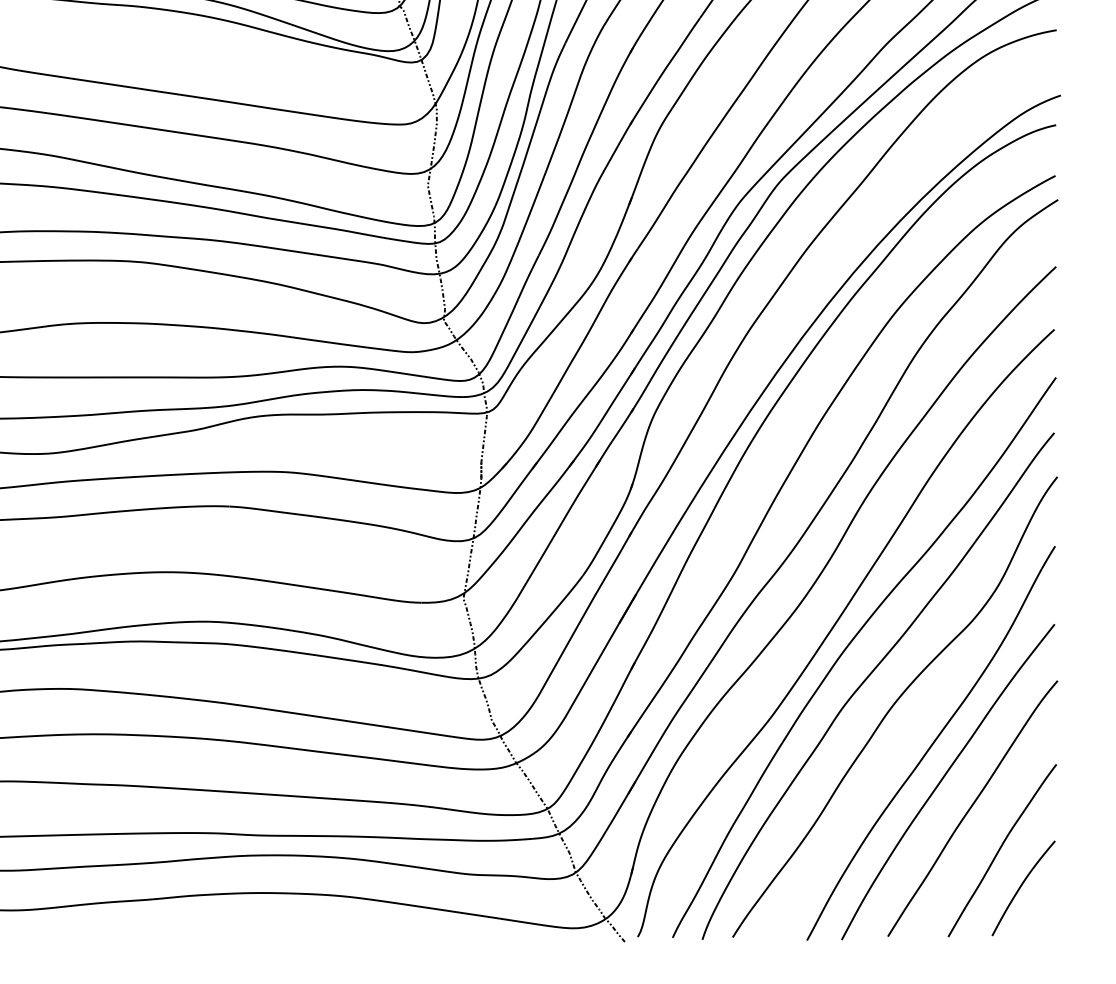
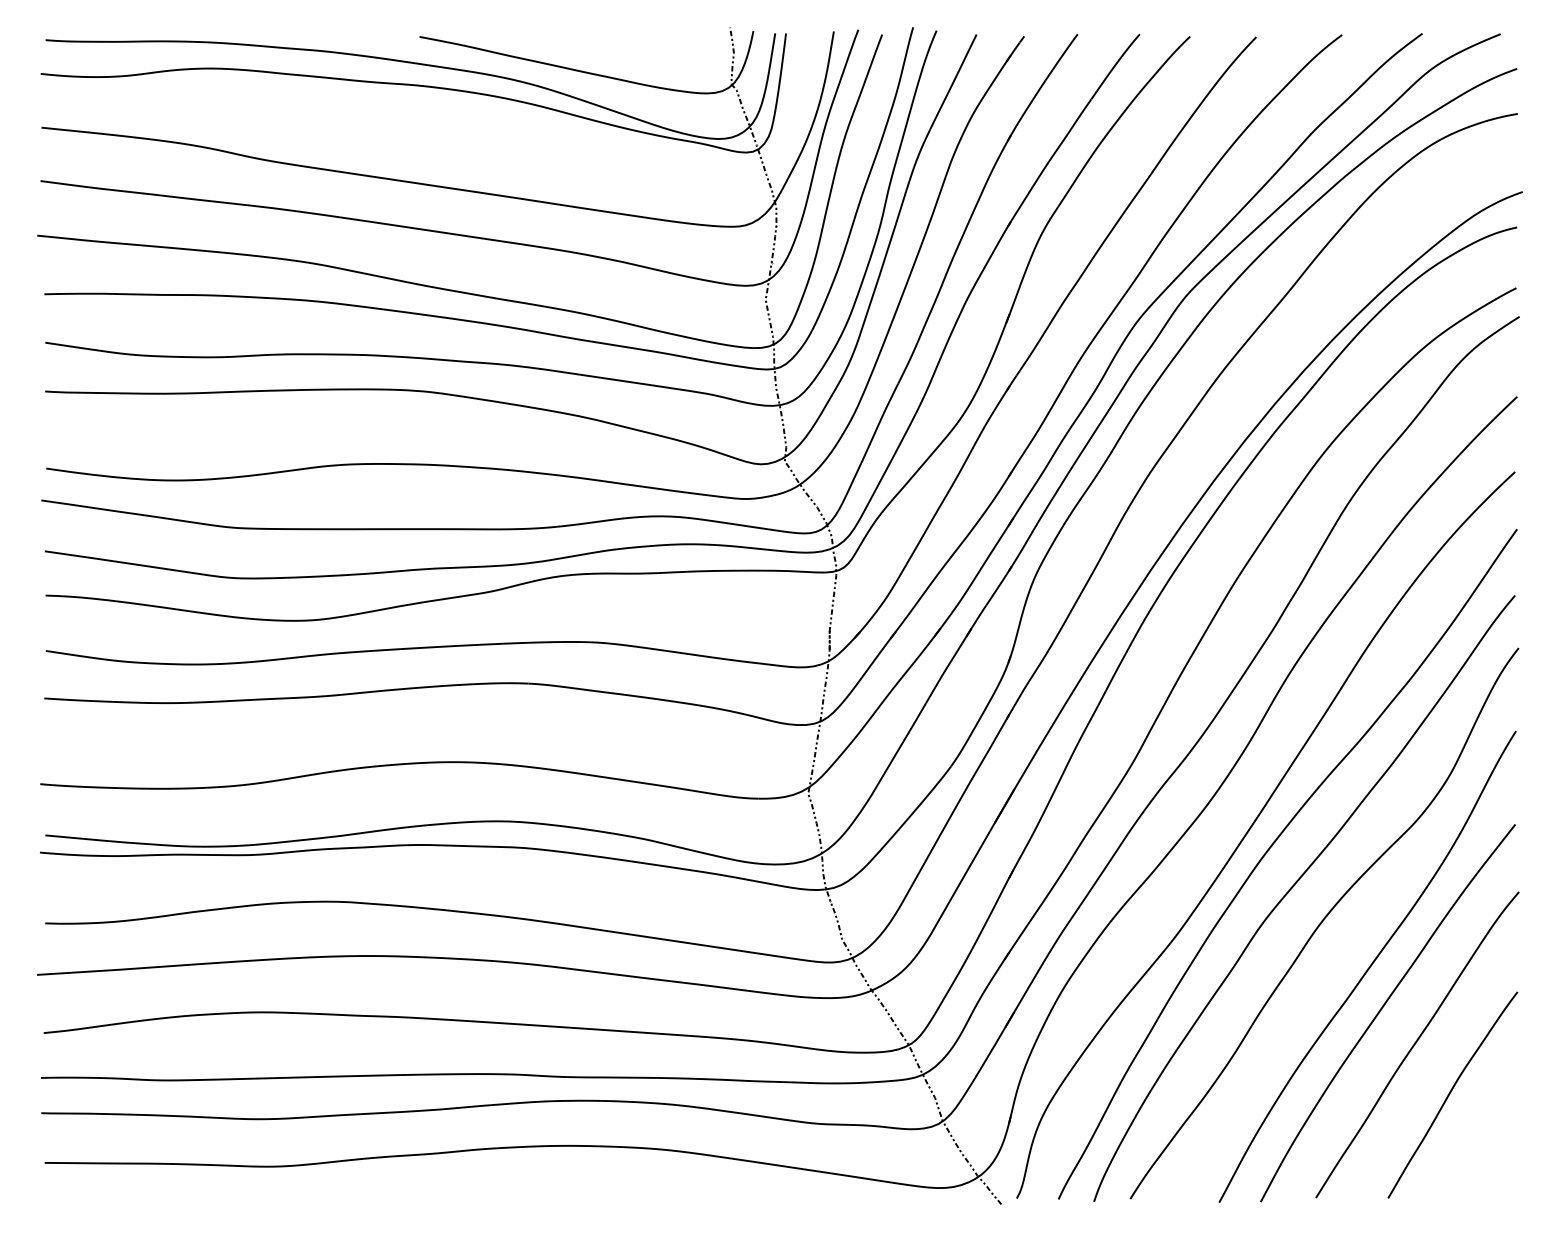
curve: (1022, 886) -> (1476, 1137), removed

